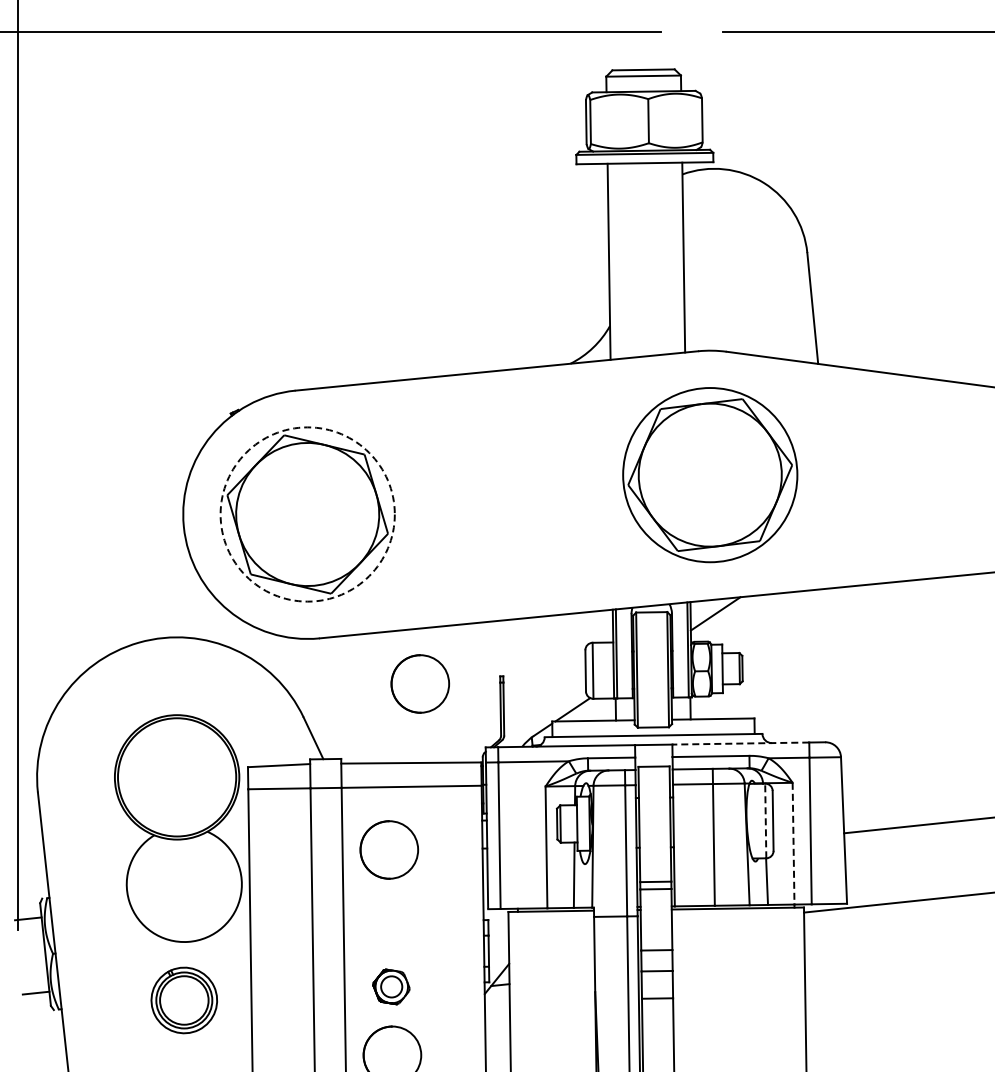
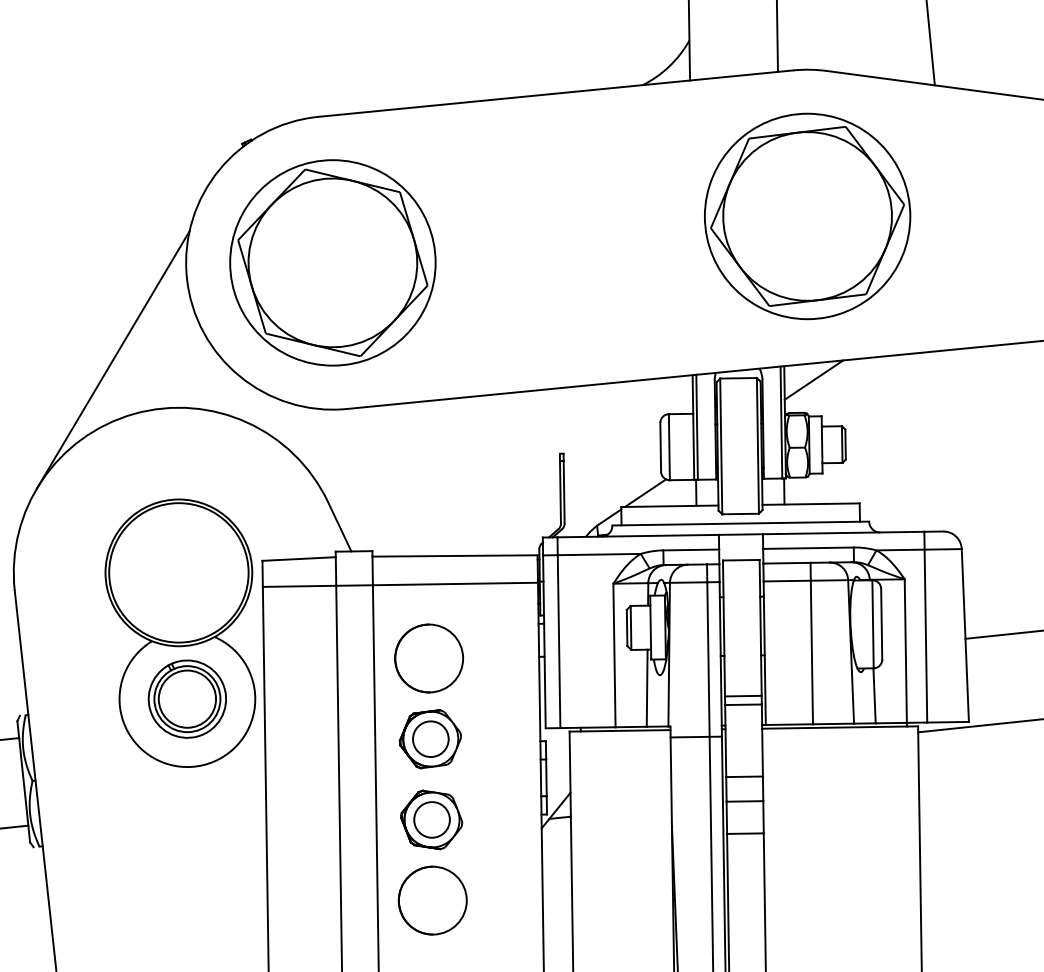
circle: (307, 514) -> (332, 262), dashed -> solid
line: (121, 596) -> (113, 359), added
part: (419, 683) -> (464, 462), removed
line: (740, 743) -> (843, 532), dashed -> solid
line: (765, 820) -> (872, 623), dashed -> solid
line: (793, 843) -> (905, 650), dashed -> solid
part: (390, 917) -> (430, 738), added
part: (391, 986) -> (431, 819), size x1.43
part: (183, 1000) -> (186, 699), moved

